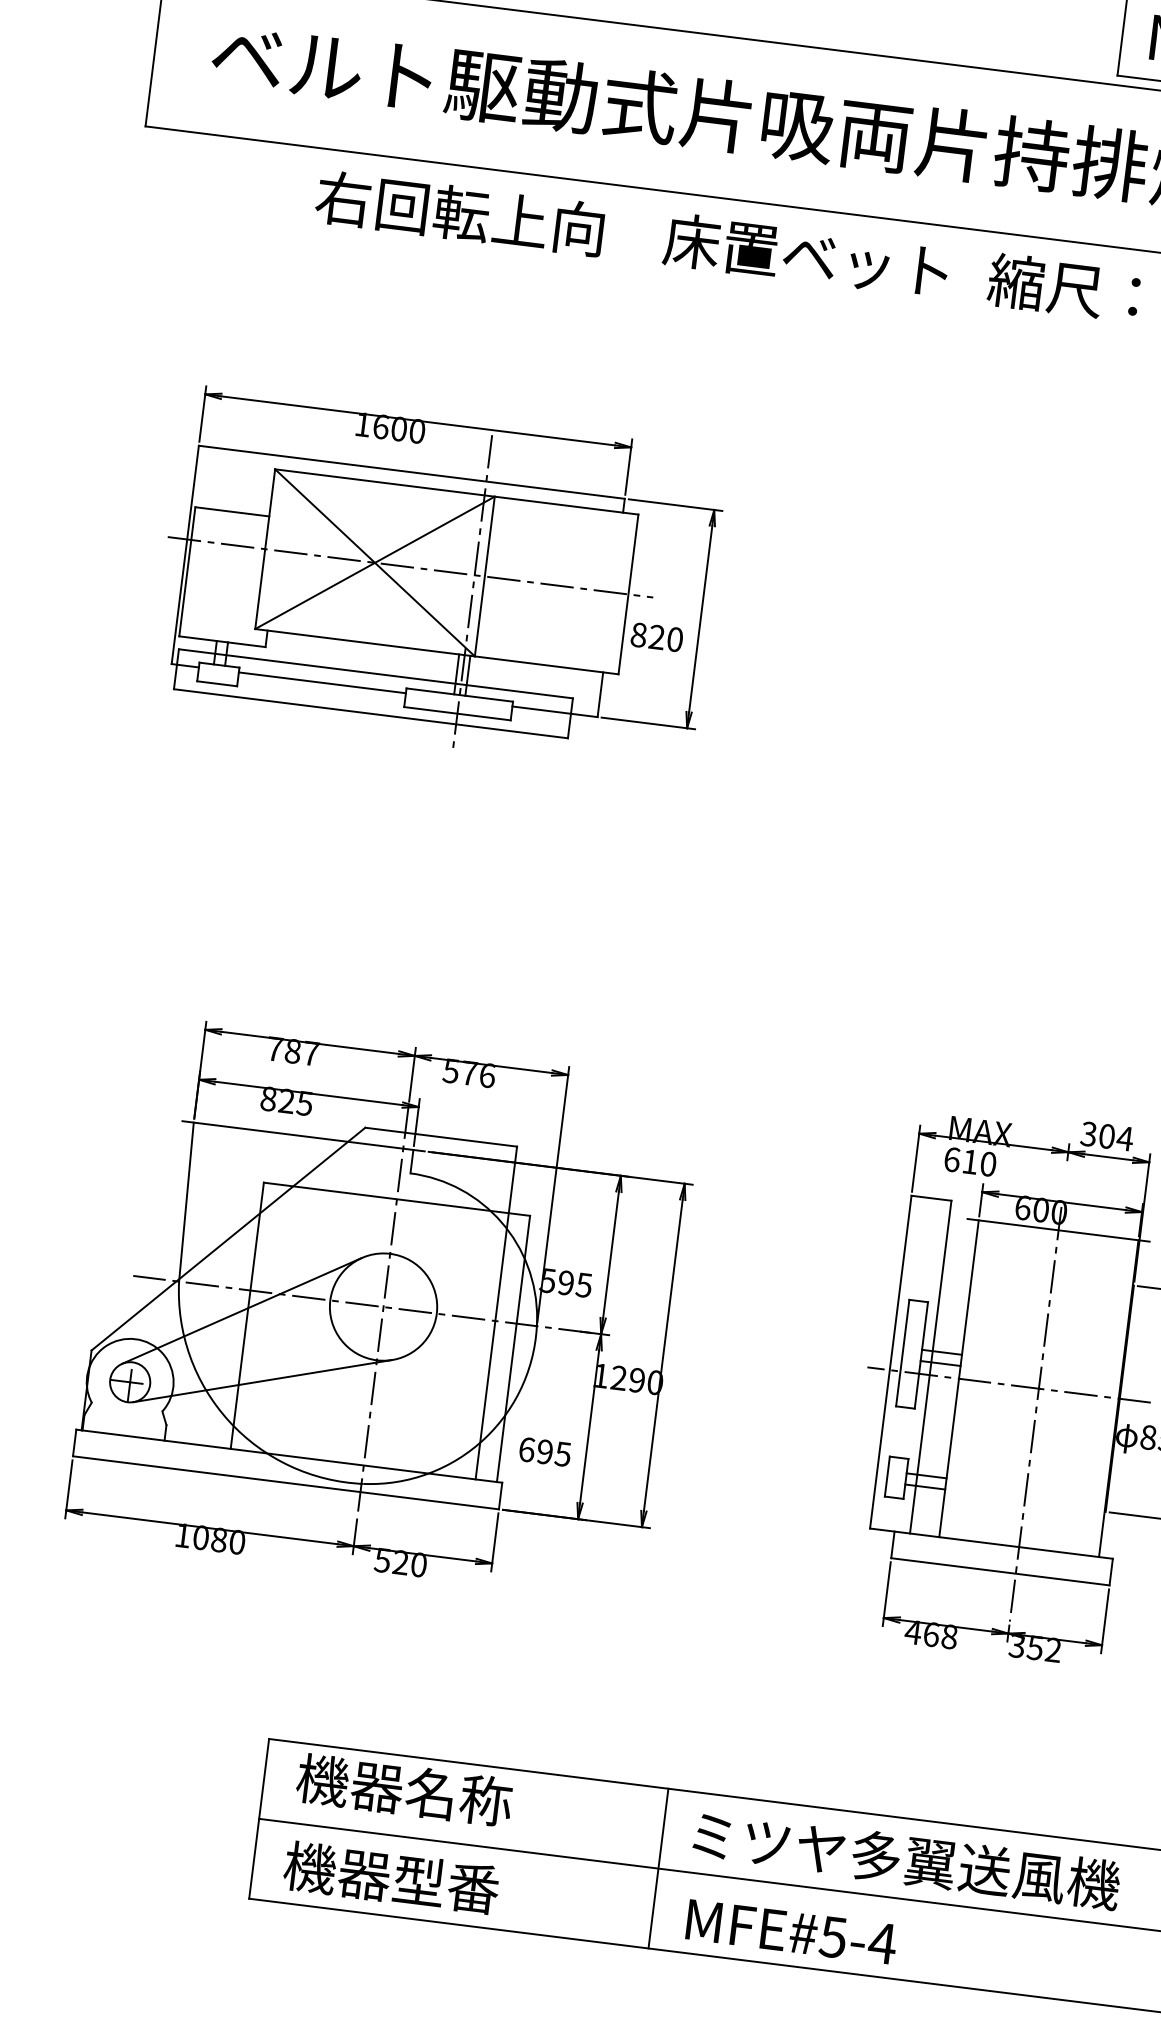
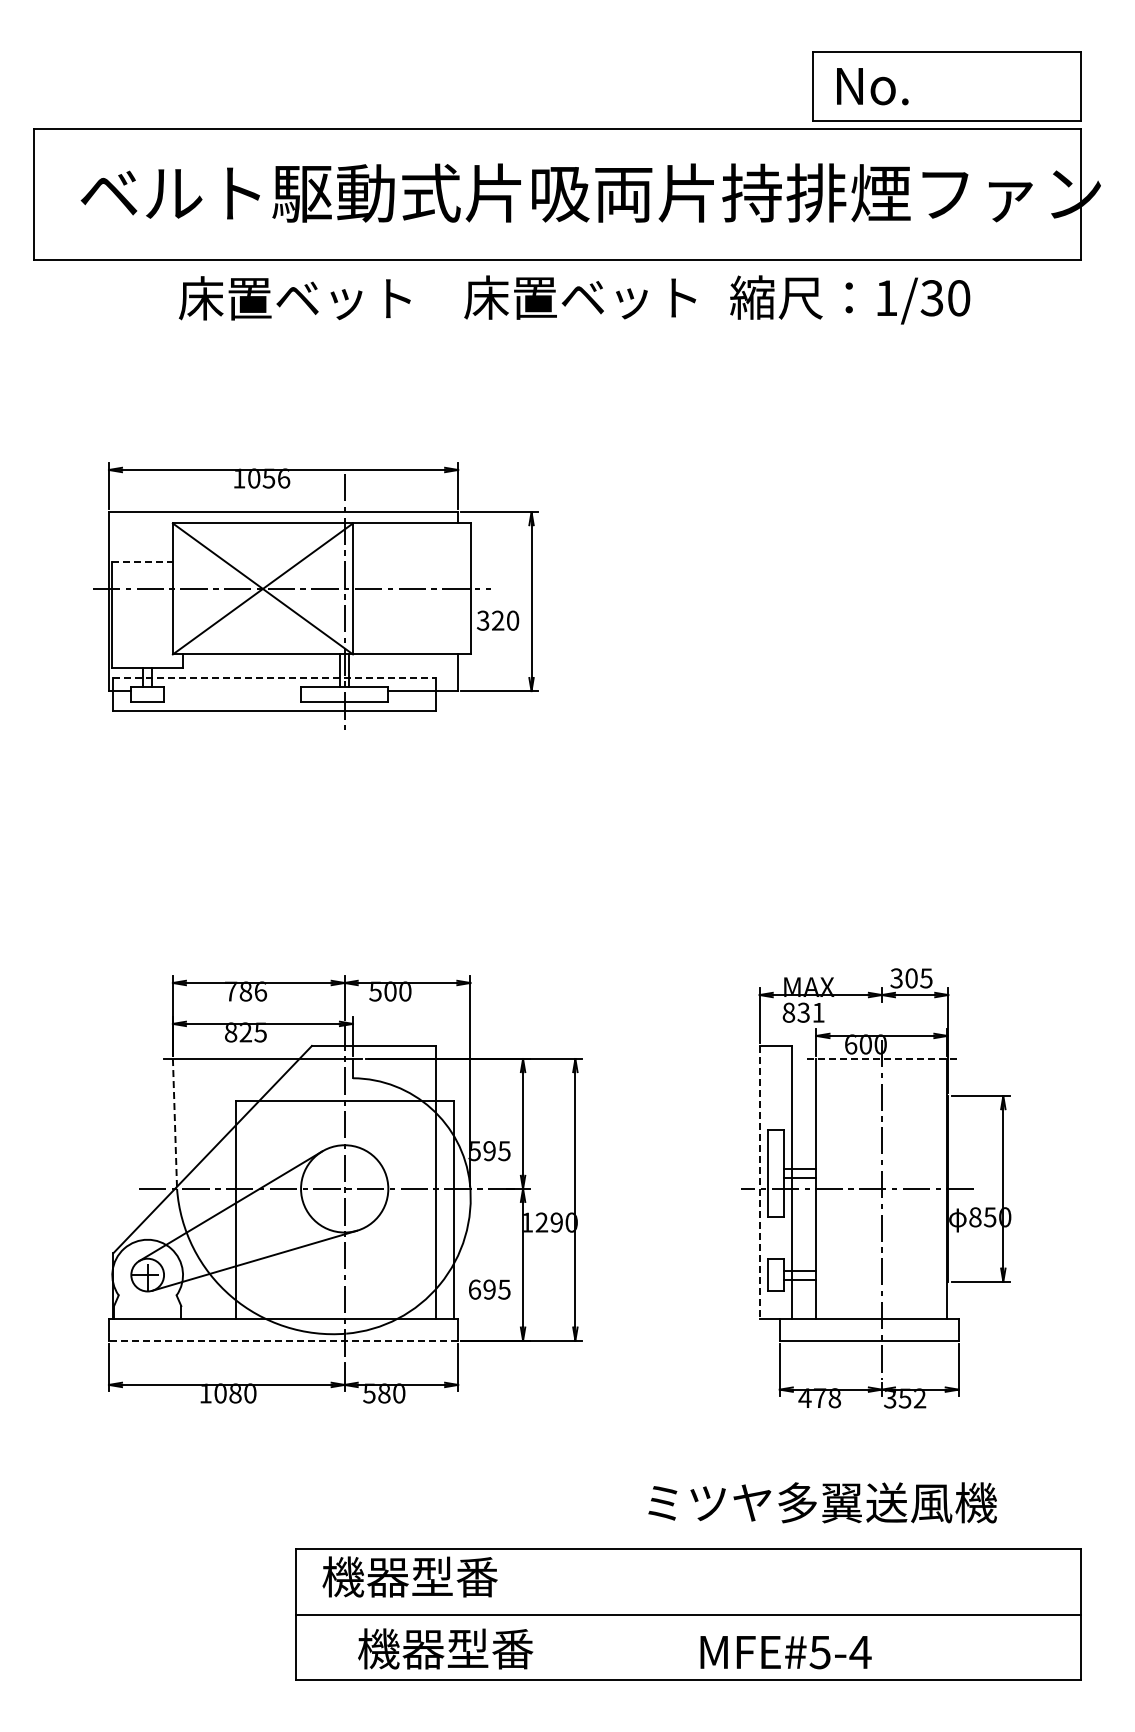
text: (458, 213) -> (295, 298), 右回転上向 -> 床置ベット
text: (399, 429) -> (269, 478), 1600 -> 1056
line: (233, 512) -> (143, 562), solid -> dashed
text: (638, 634) -> (482, 620), 820 -> 320
line: (376, 674) -> (275, 678), solid -> dashed
line: (322, 683) -> (232, 691), removed
text: (312, 1053) -> (261, 991), 787 -> 786
text: (477, 1074) -> (397, 991), 576 -> 500
text: (1125, 1138) -> (926, 978), 304 -> 305
text: (970, 1161) -> (803, 1012), 610 -> 831
line: (187, 1201) -> (175, 1123), solid -> dashed
line: (1058, 1230) -> (881, 1059), solid -> dashed
line: (890, 1362) -> (759, 1182), solid -> dashed
line: (285, 1482) -> (283, 1340), solid -> dashed
text: (401, 1562) -> (384, 1393), 520 -> 580
text: (932, 1635) -> (820, 1398), 468 -> 478
text: (458, 1796) -> (454, 1576), 機器名称 -> 機器型番
text: (906, 1859) -> (822, 1502), moved
line: (658, 1868) -> (623, 1614), removed
text: (391, 1877) -> (445, 1648), moved
text: (791, 1932) -> (785, 1652), moved

